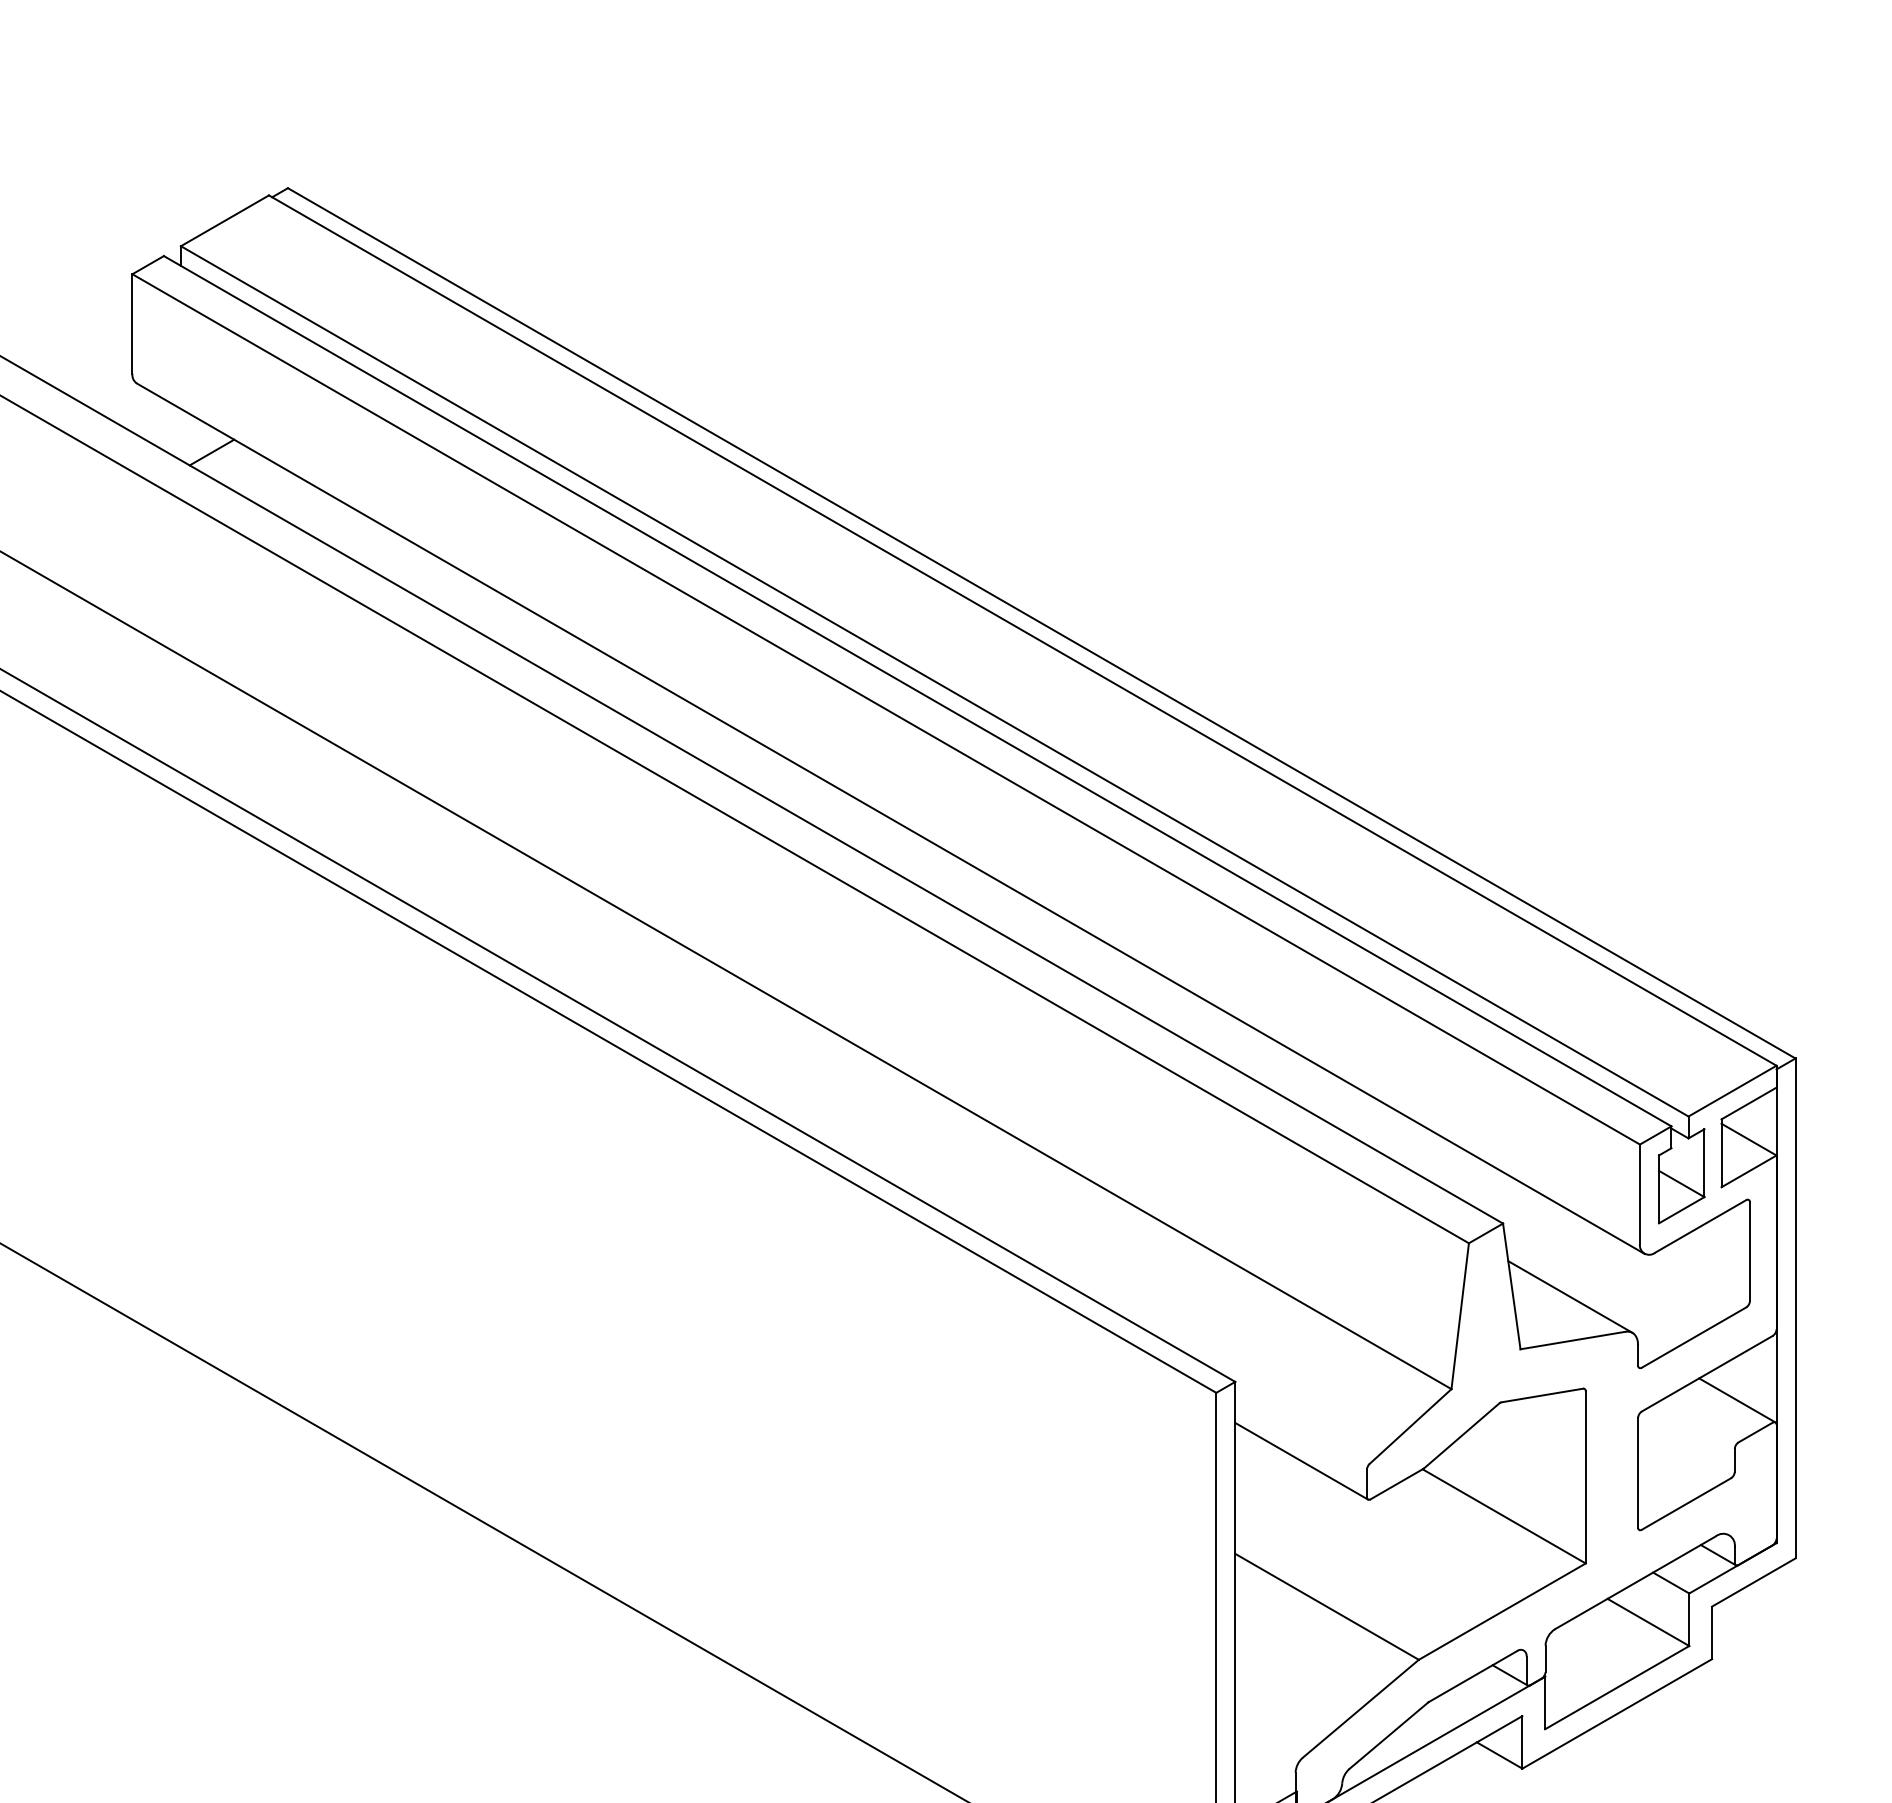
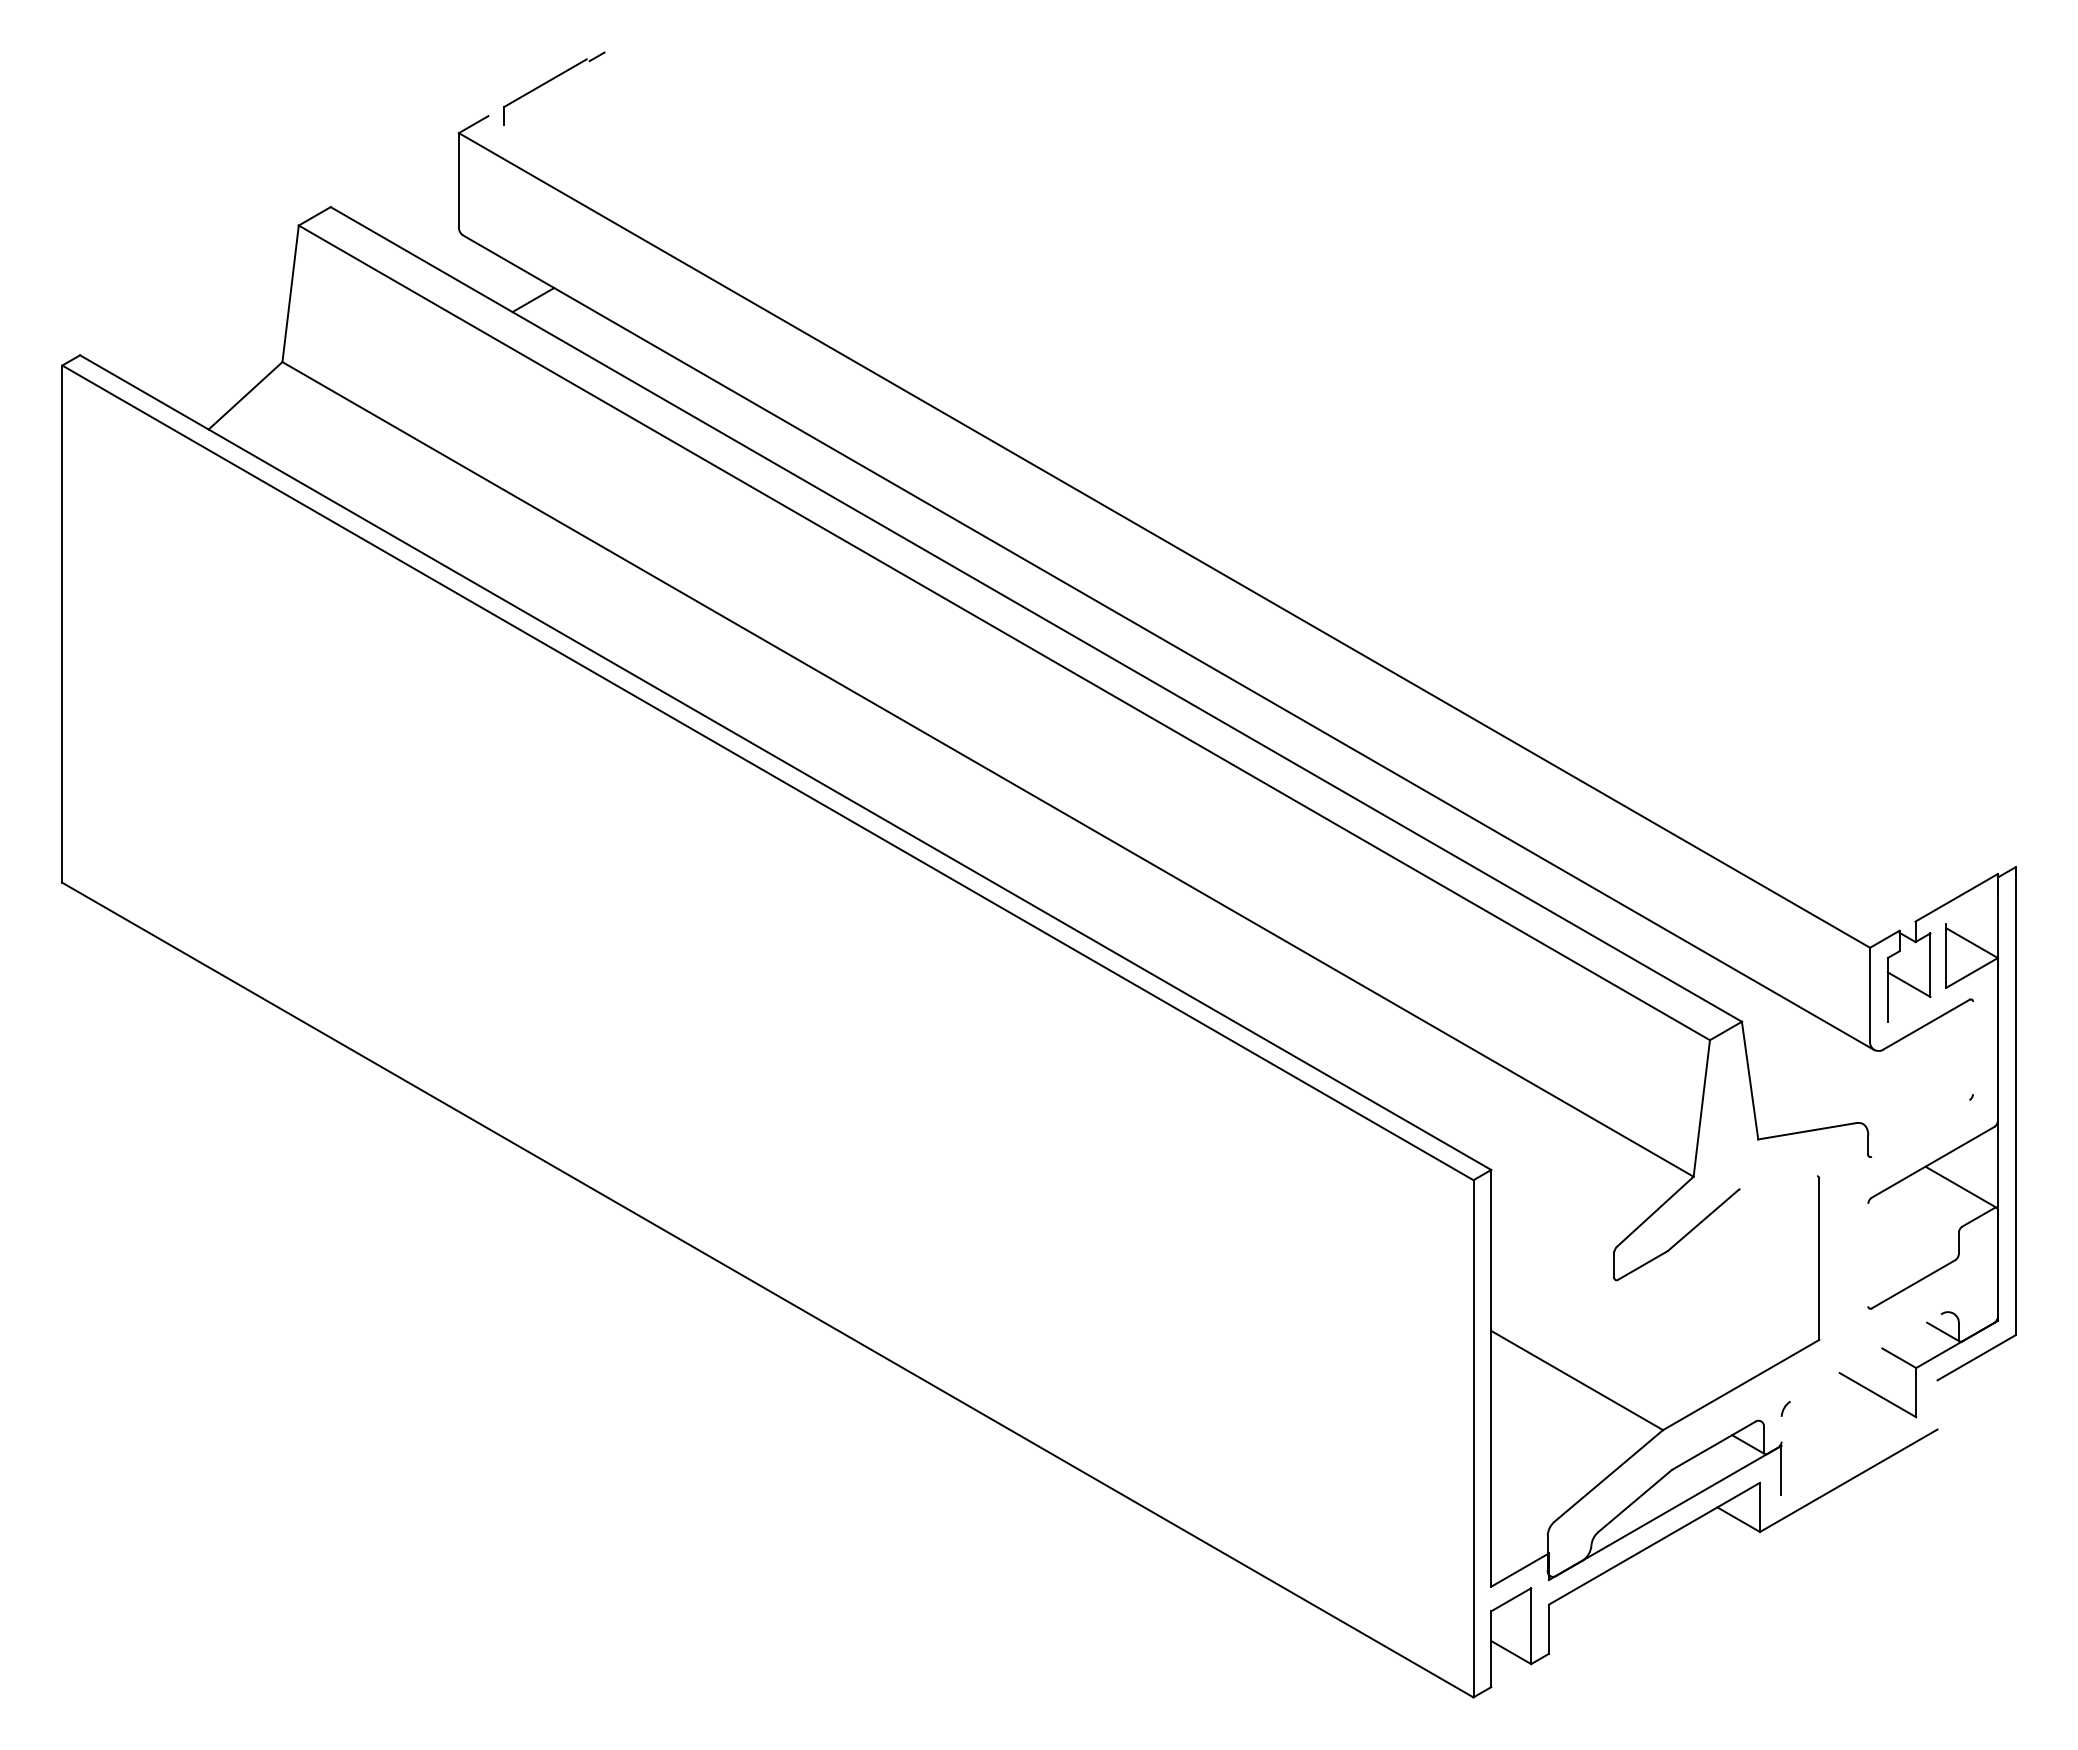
line: (1041, 622) -> (1309, 459), removed
line: (1021, 630) -> (1291, 466), removed
line: (934, 680) -> (1209, 513), removed
line: (917, 691) -> (1193, 523), removed
line: (1748, 1103) -> (1971, 909), removed
line: (1681, 1209) -> (1908, 1008), removed
line: (1750, 1251) -> (1973, 1047), removed
line: (1569, 1297) -> (1804, 1090), removed
line: (1693, 1337) -> (1920, 1128), removed
line: (1542, 1395) -> (1778, 1182), removed
line: (1301, 1461) -> (1553, 1244), removed
line: (1638, 1472) -> (1868, 1254), removed
line: (1503, 1516) -> (1742, 1295), removed
line: (1635, 1582) -> (1865, 1357), removed
line: (1712, 1632) -> (1937, 1404), removed
line: (1545, 1658) -> (1781, 1428), removed
line: (1616, 1688) -> (1848, 1456), removed

